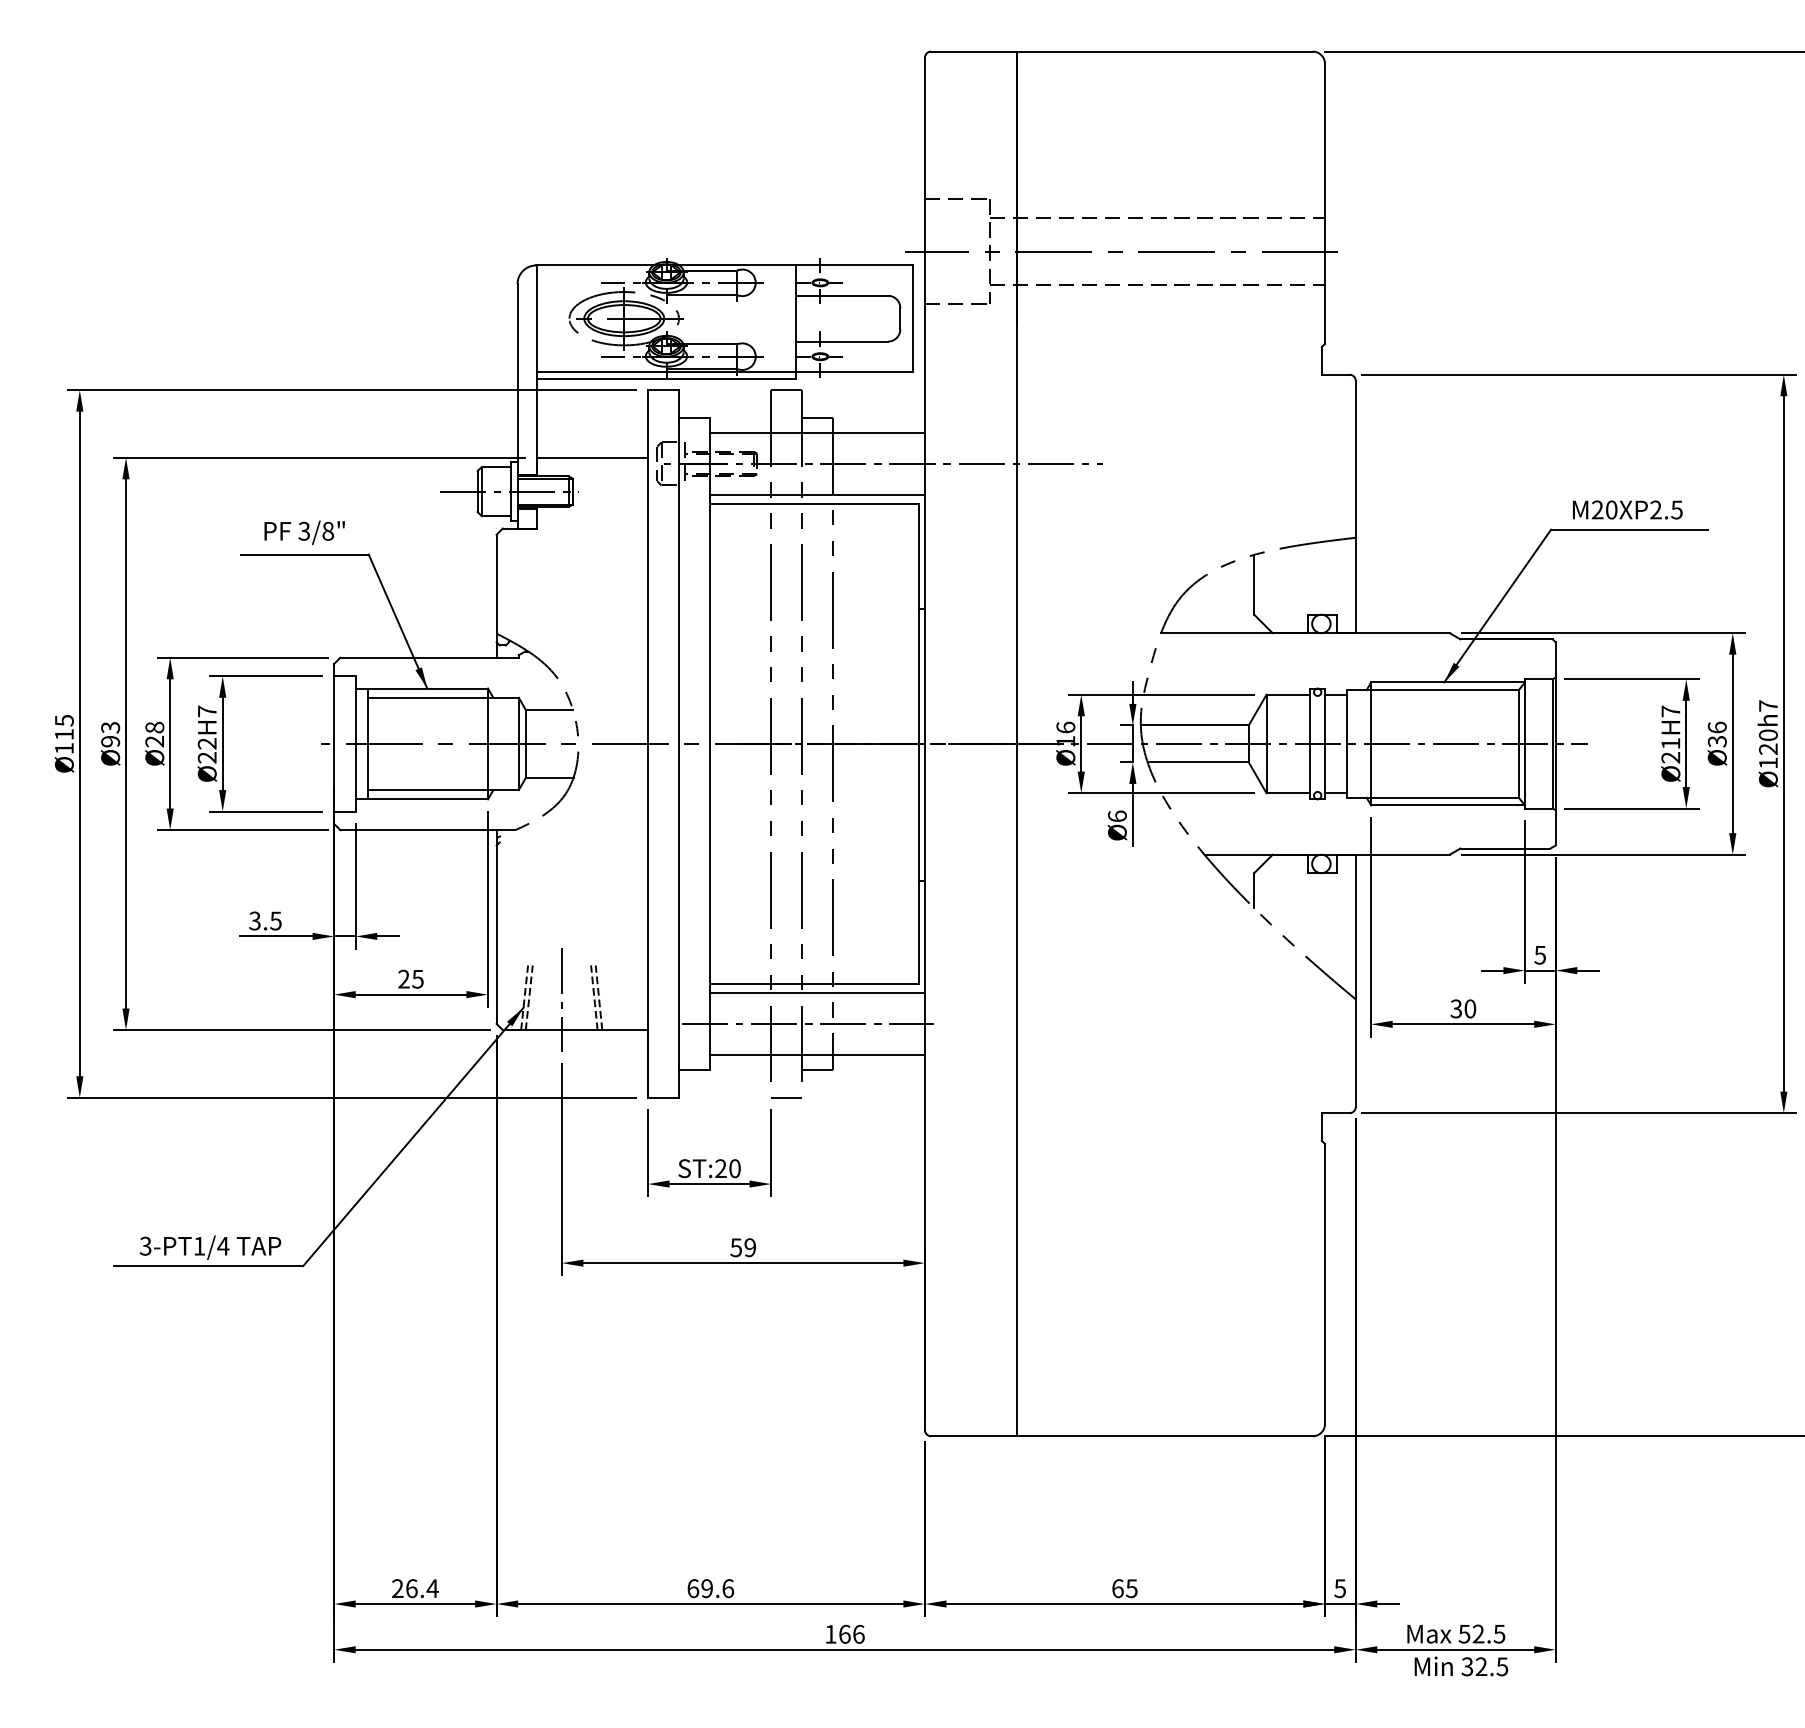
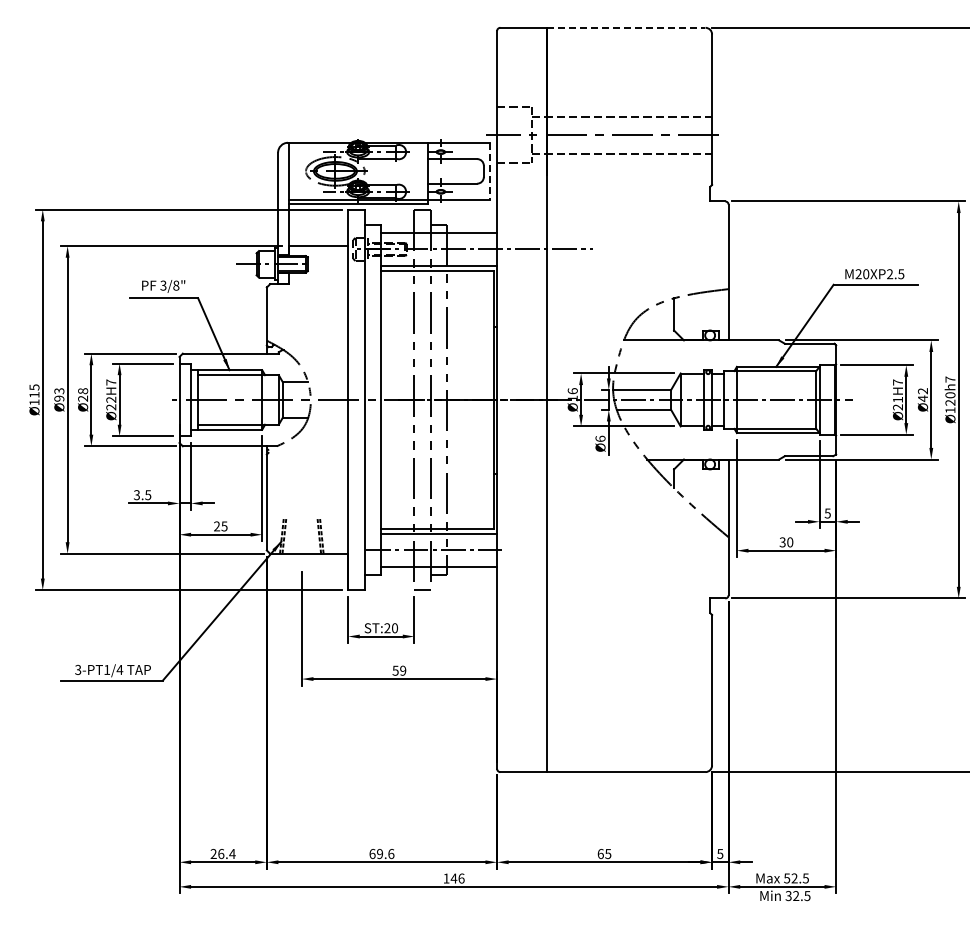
line: (1165, 51) -> (626, 27), solid -> dashed
line: (912, 318) -> (490, 171), solid -> dashed
text: (1718, 735) -> (923, 395), Ø36 -> Ø42
line: (561, 999) -> (301, 537), removed
text: (843, 1634) -> (453, 878), 166 -> 146

